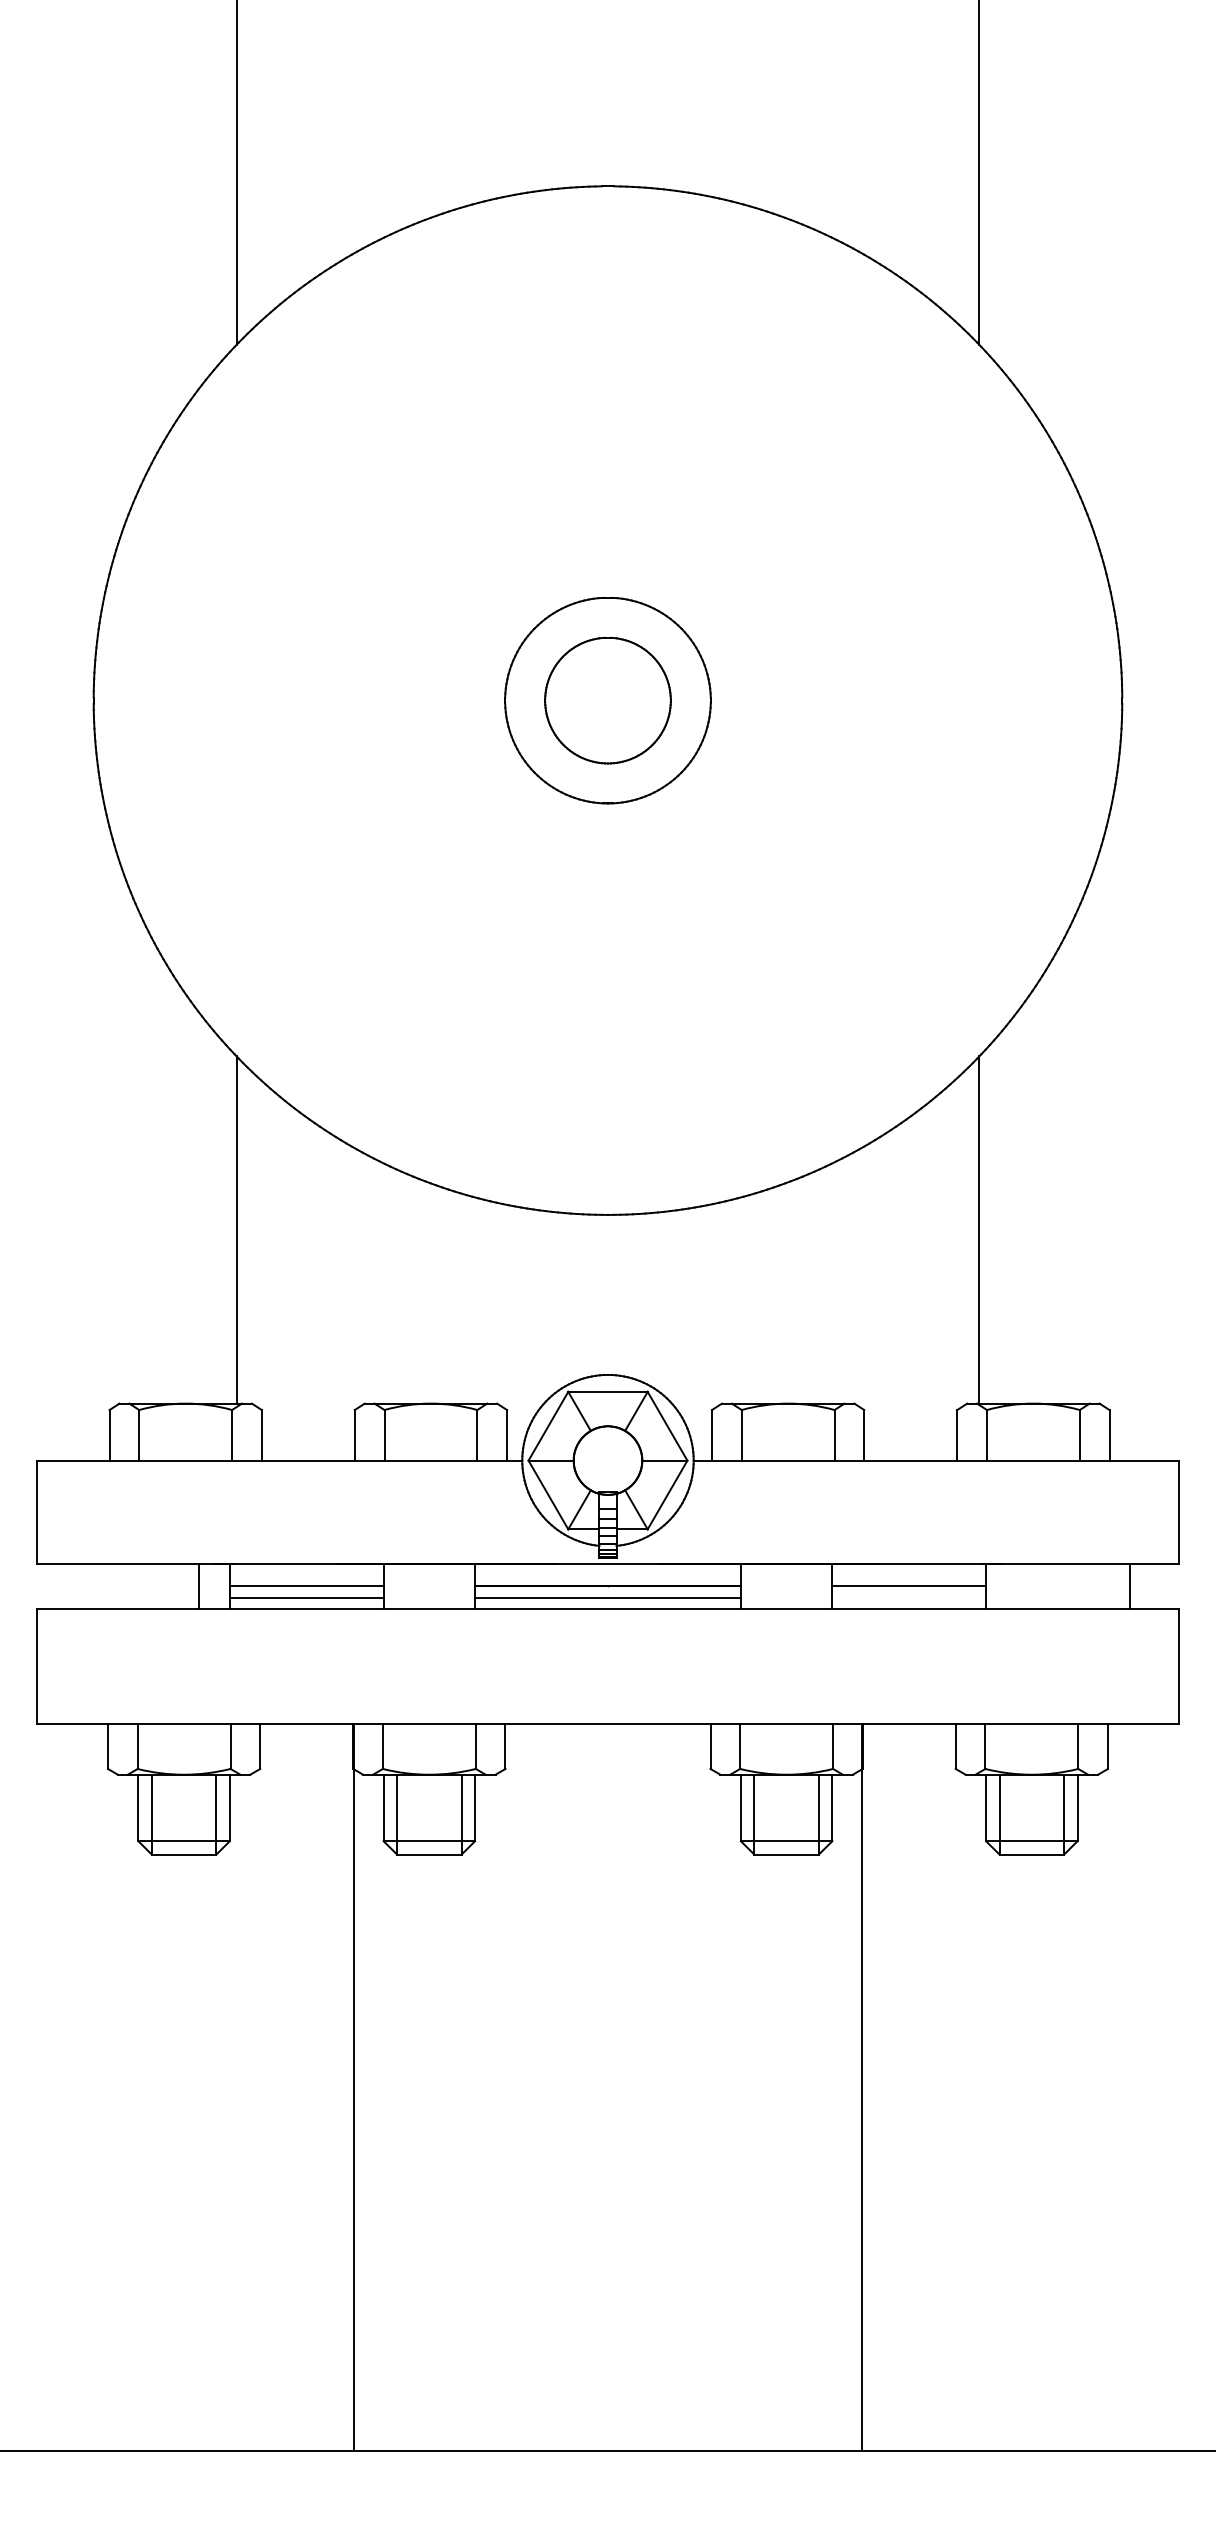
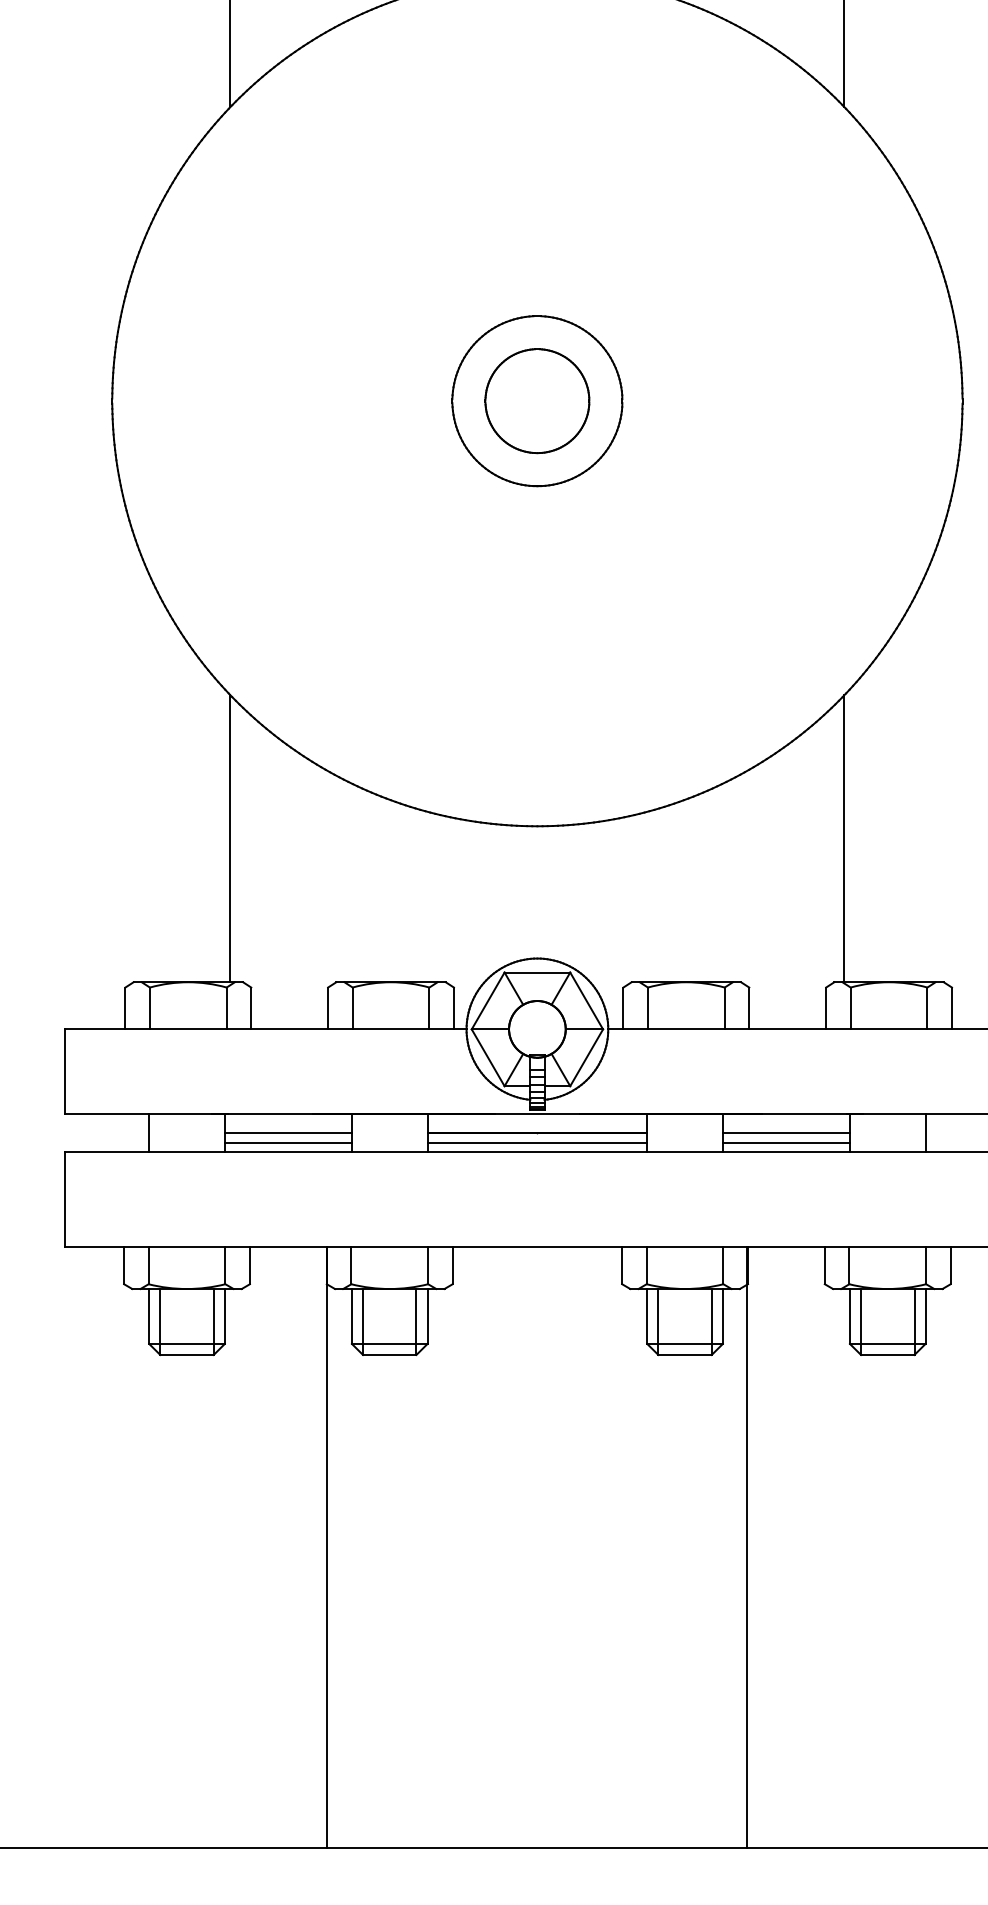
line: (199, 1586) -> (149, 1133), moved
line: (1129, 1586) -> (925, 1133), moved
line: (909, 1597) -> (786, 1142), added

